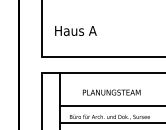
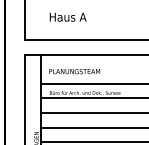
text: (75, 31) -> (67, 17), moved
text: (111, 92) -> (74, 71), moved

